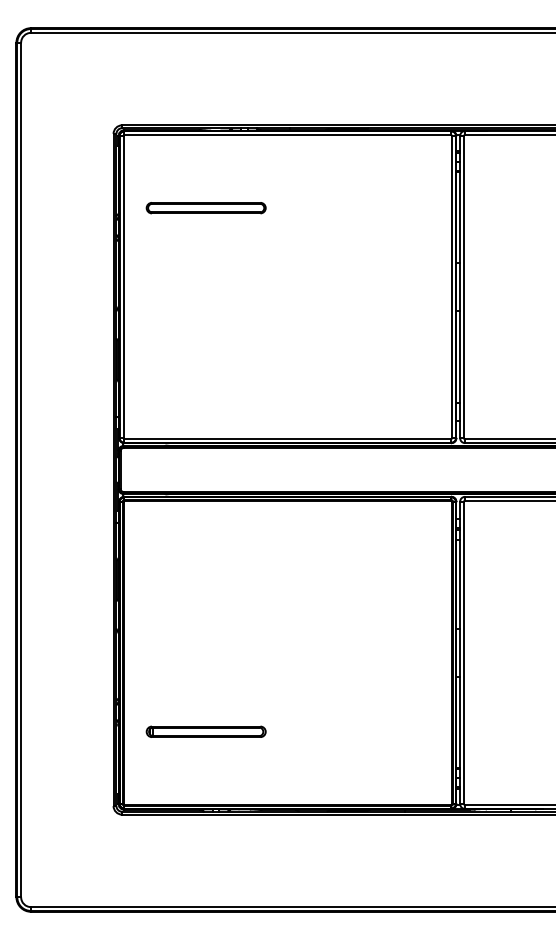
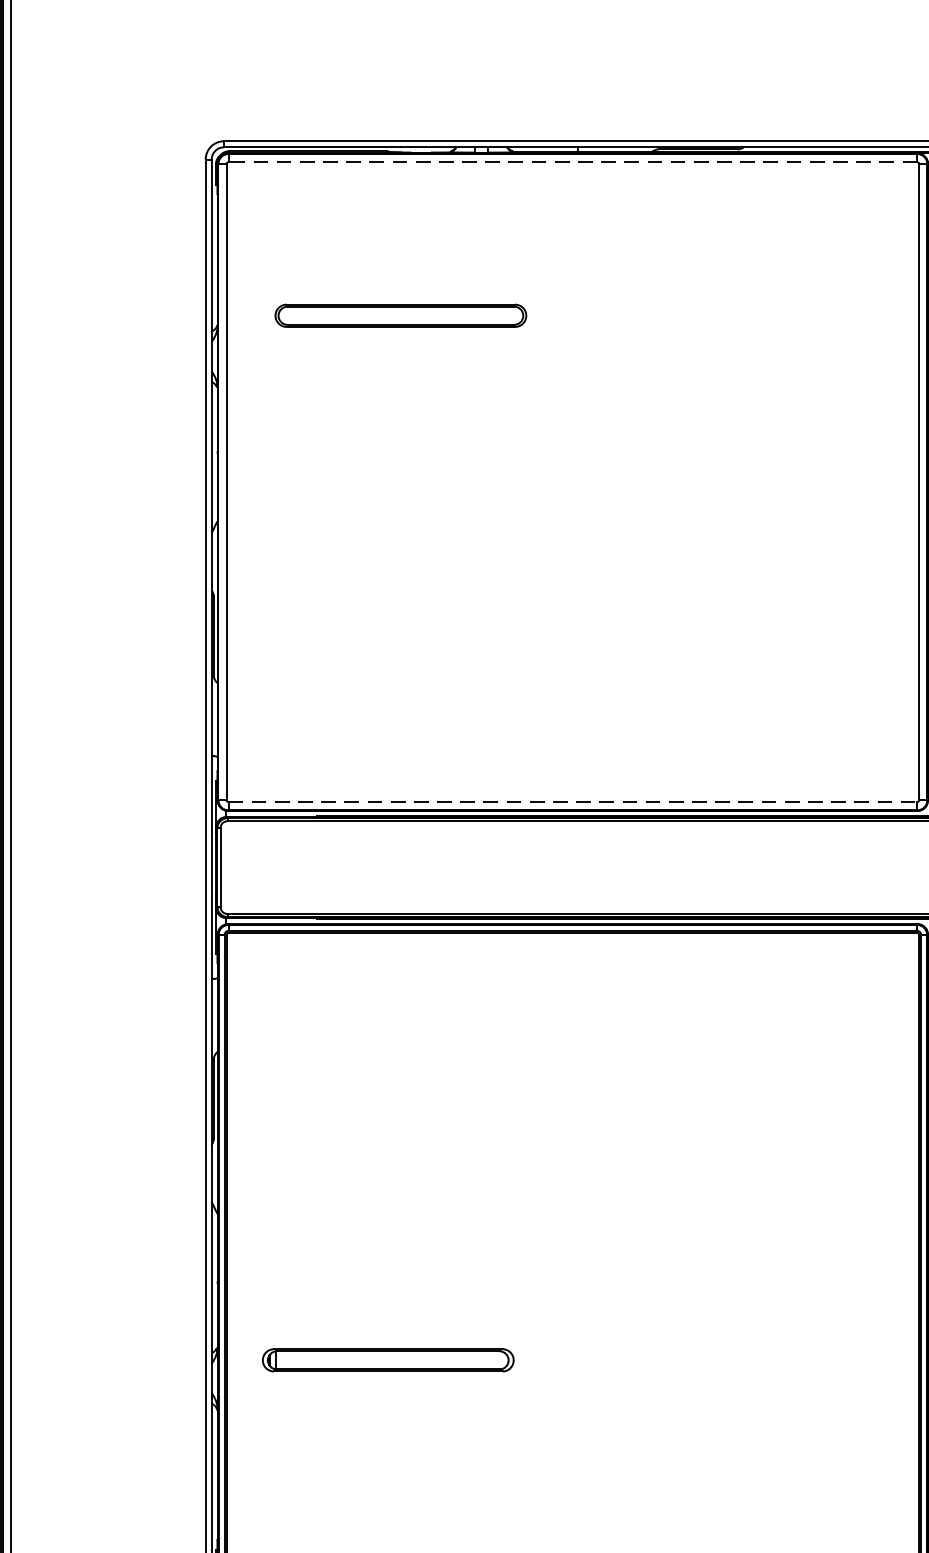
line: (287, 135) -> (572, 162), solid -> dashed
line: (288, 438) -> (574, 801), solid -> dashed
part: (205, 731) -> (386, 1359), moved

